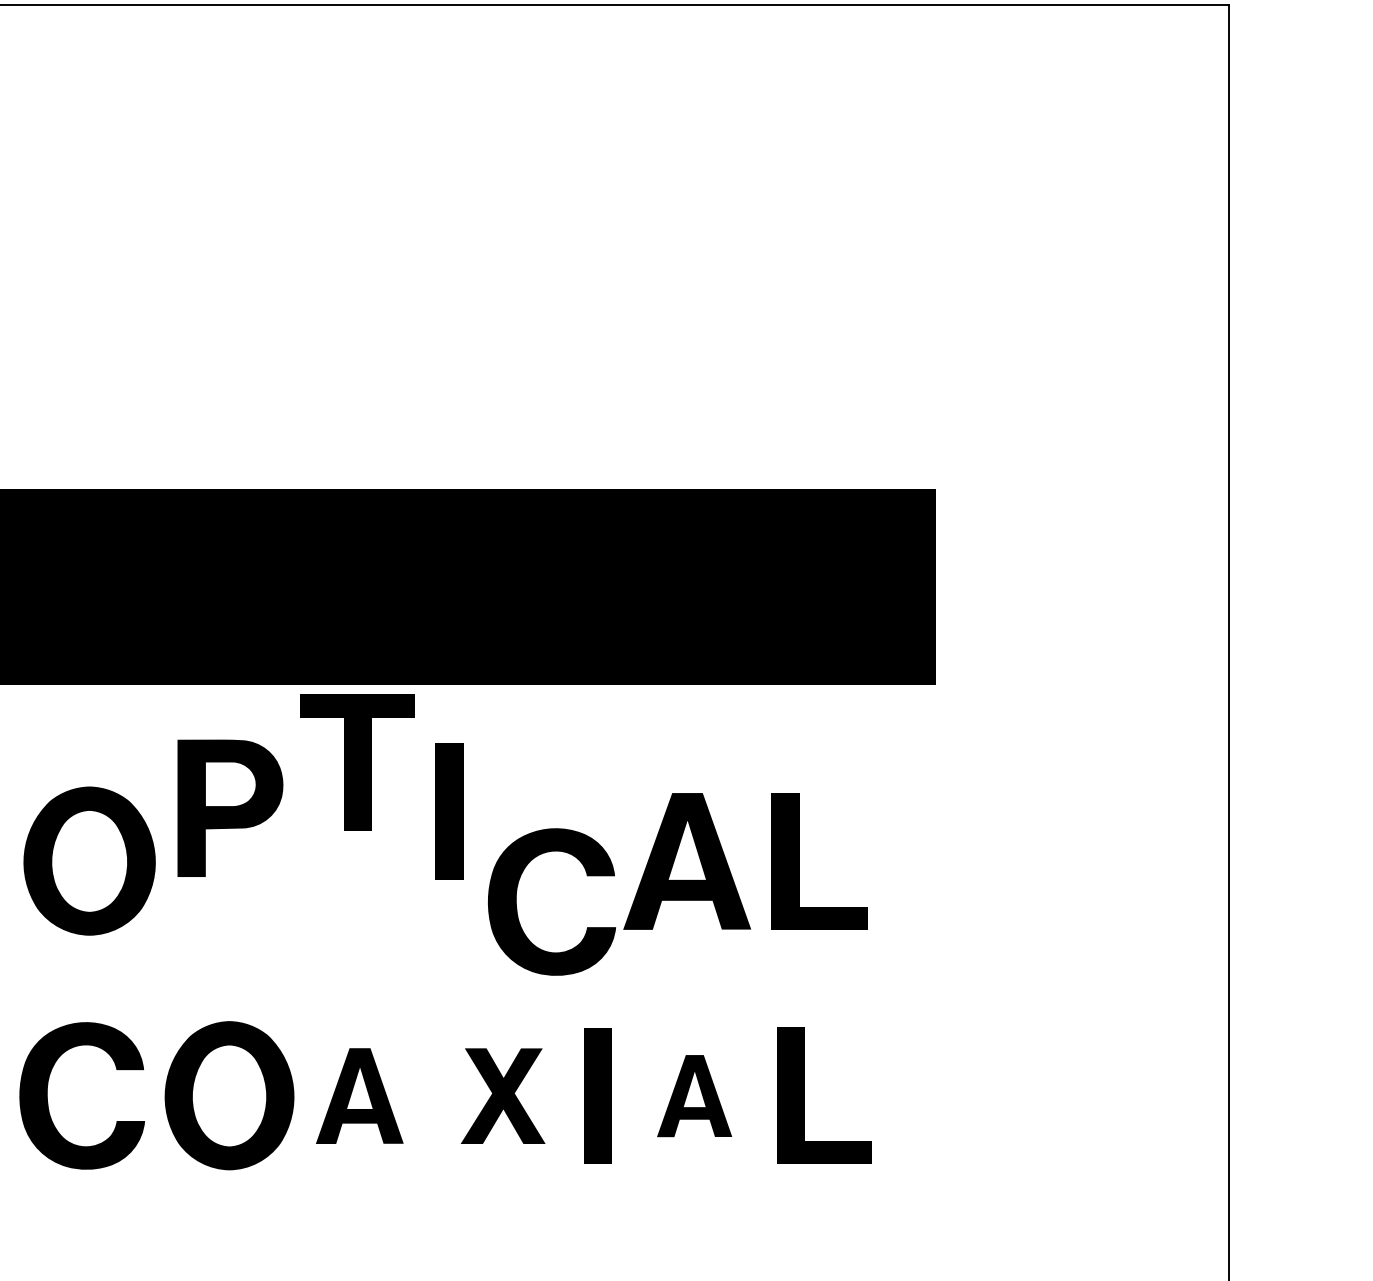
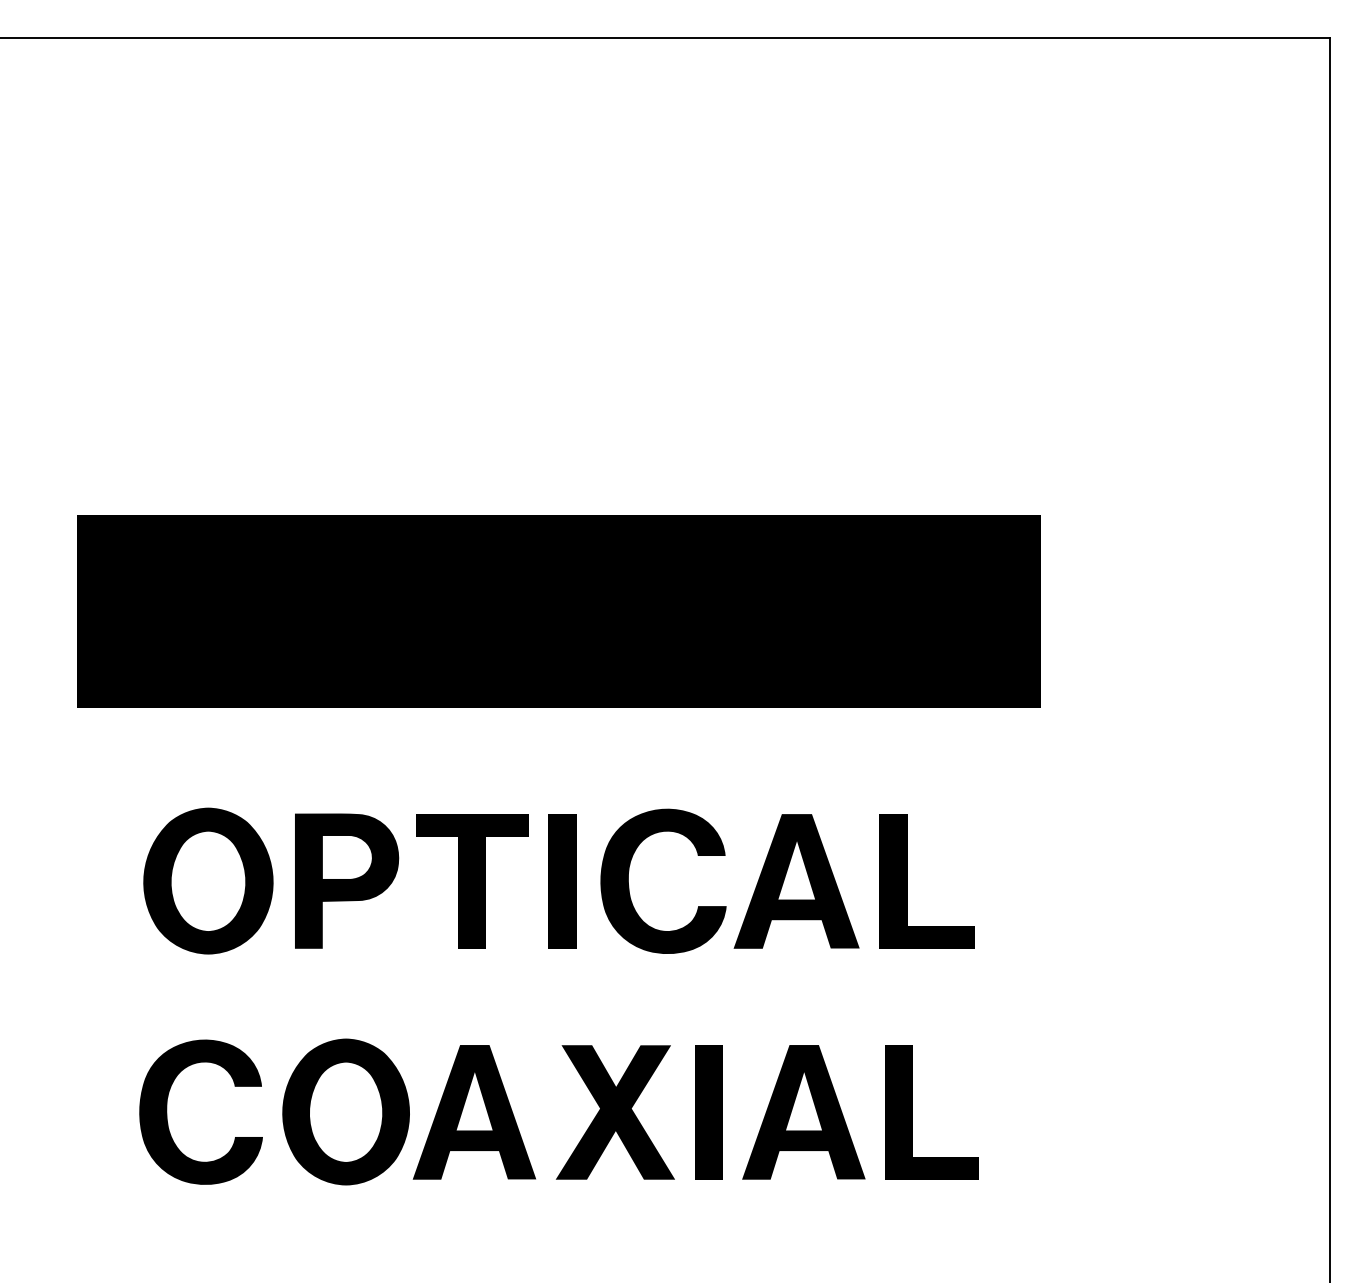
part: (357, 762) -> (472, 881), moved
part: (230, 807) -> (347, 880), moved
part: (449, 811) -> (562, 881), moved
part: (517, 907) -> (629, 886), moved
part: (358, 1096) -> (473, 1112), size x1.43
part: (503, 1096) -> (615, 1112), size x1.43
part: (694, 1096) -> (803, 1112), size x1.67

